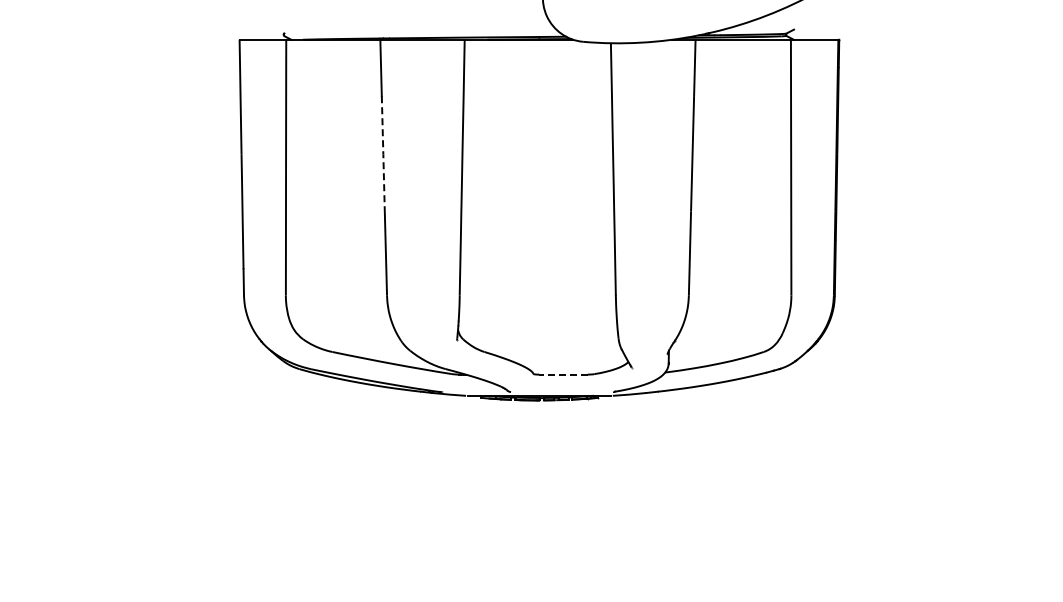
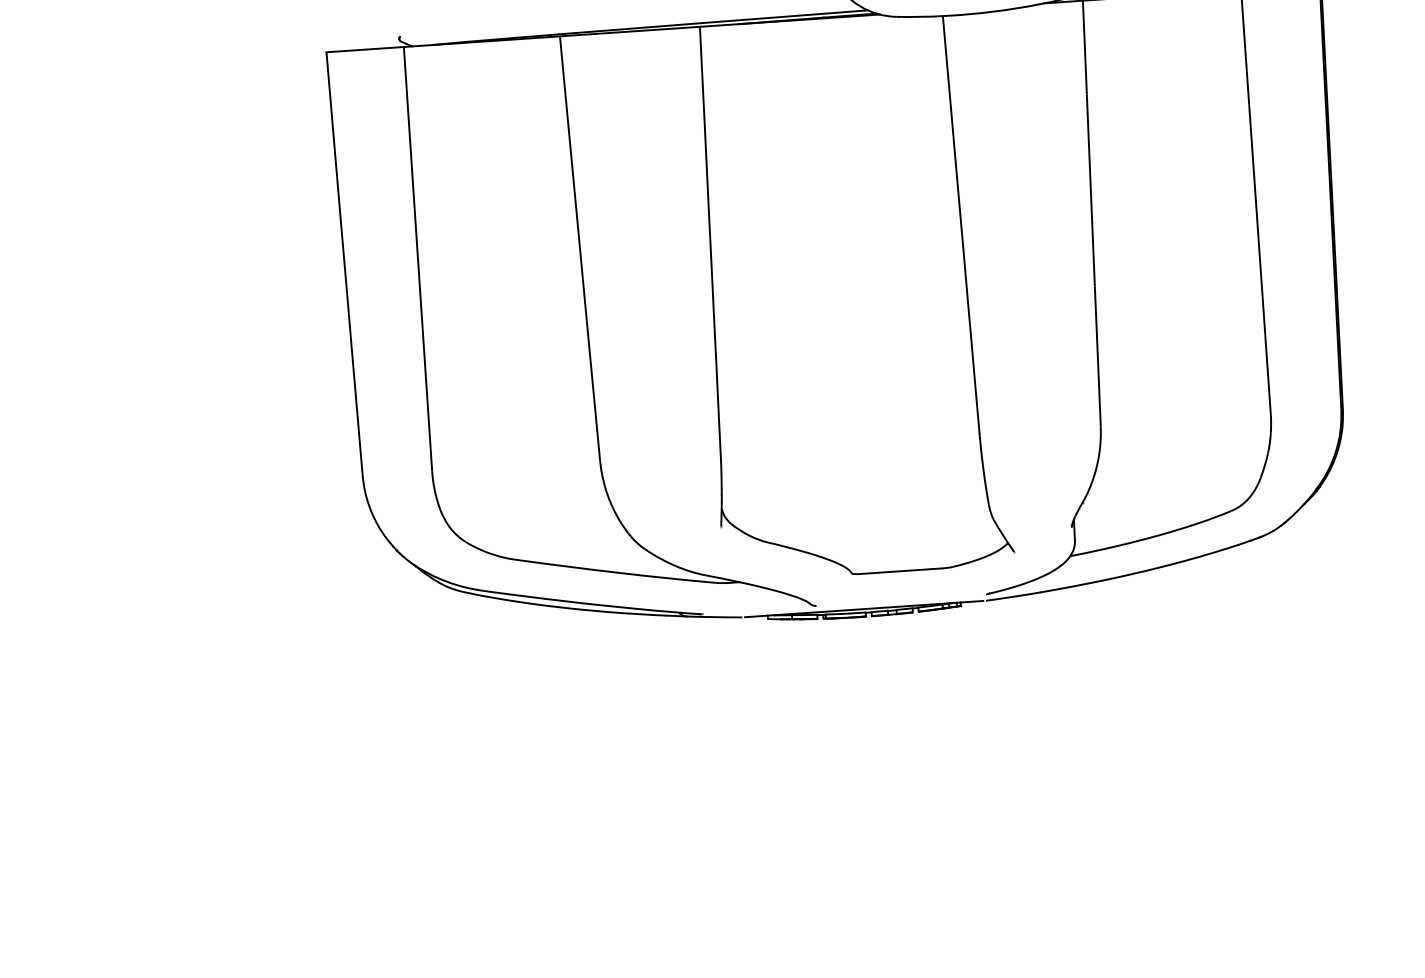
line: (383, 154) -> (578, 226), dashed -> solid
line: (563, 374) -> (901, 570), dashed -> solid

